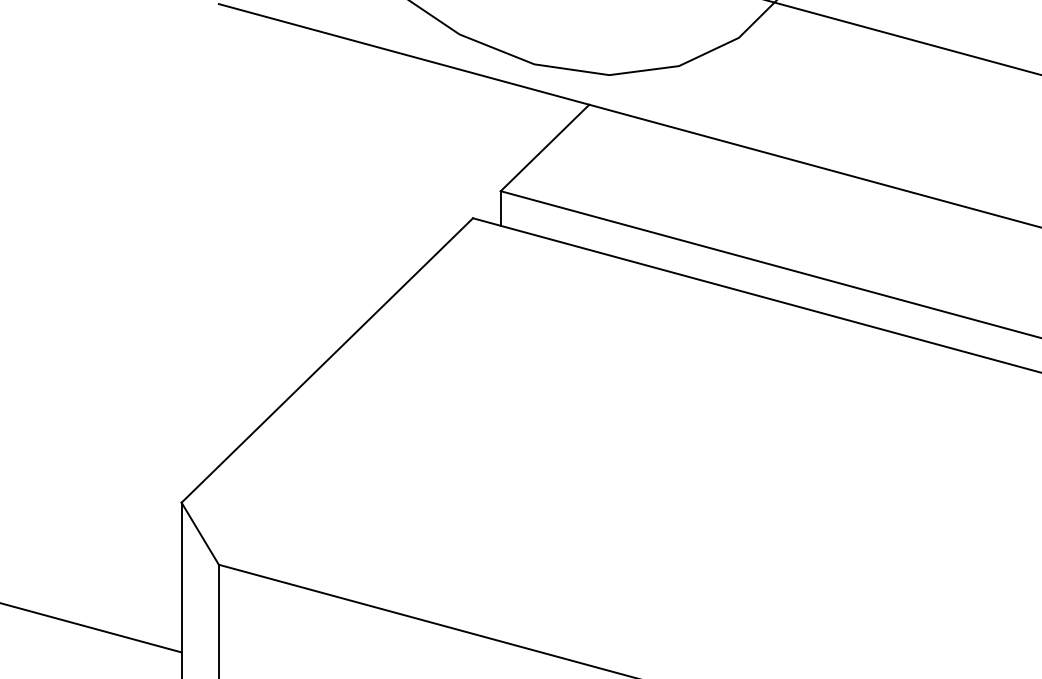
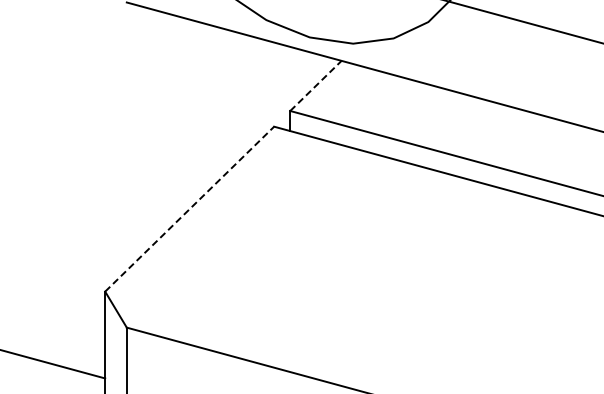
line: (544, 147) -> (315, 85), solid -> dashed
line: (328, 359) -> (190, 208), solid -> dashed

